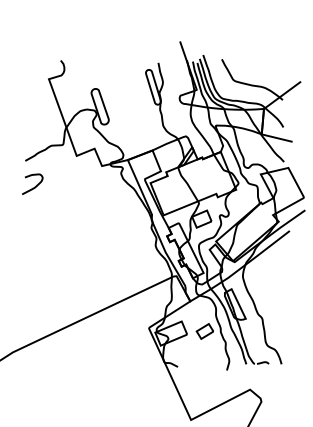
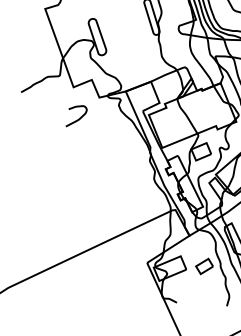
curve: (35, 185) -> (79, 117), moved

